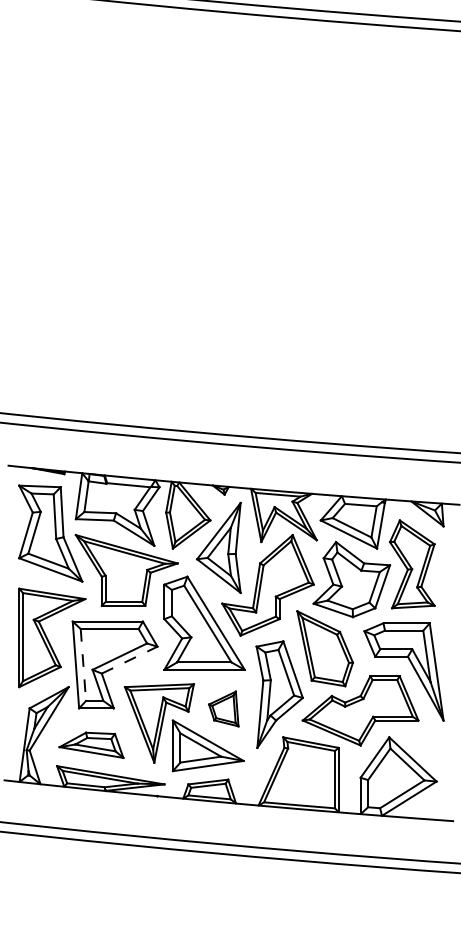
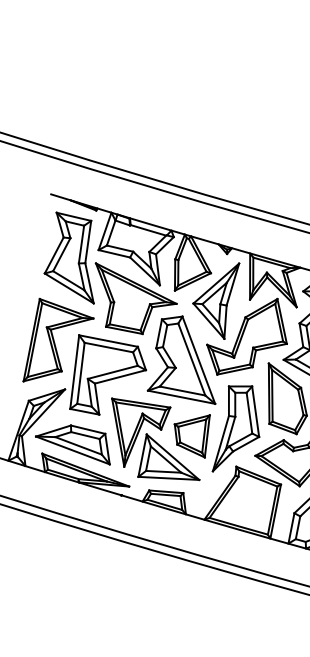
line: (129, 660) -> (120, 377), dashed -> solid
line: (83, 665) -> (80, 373), dashed -> solid
part: (223, 708) -> (191, 432), size x1.43
part: (91, 745) -> (74, 442), size x1.43

